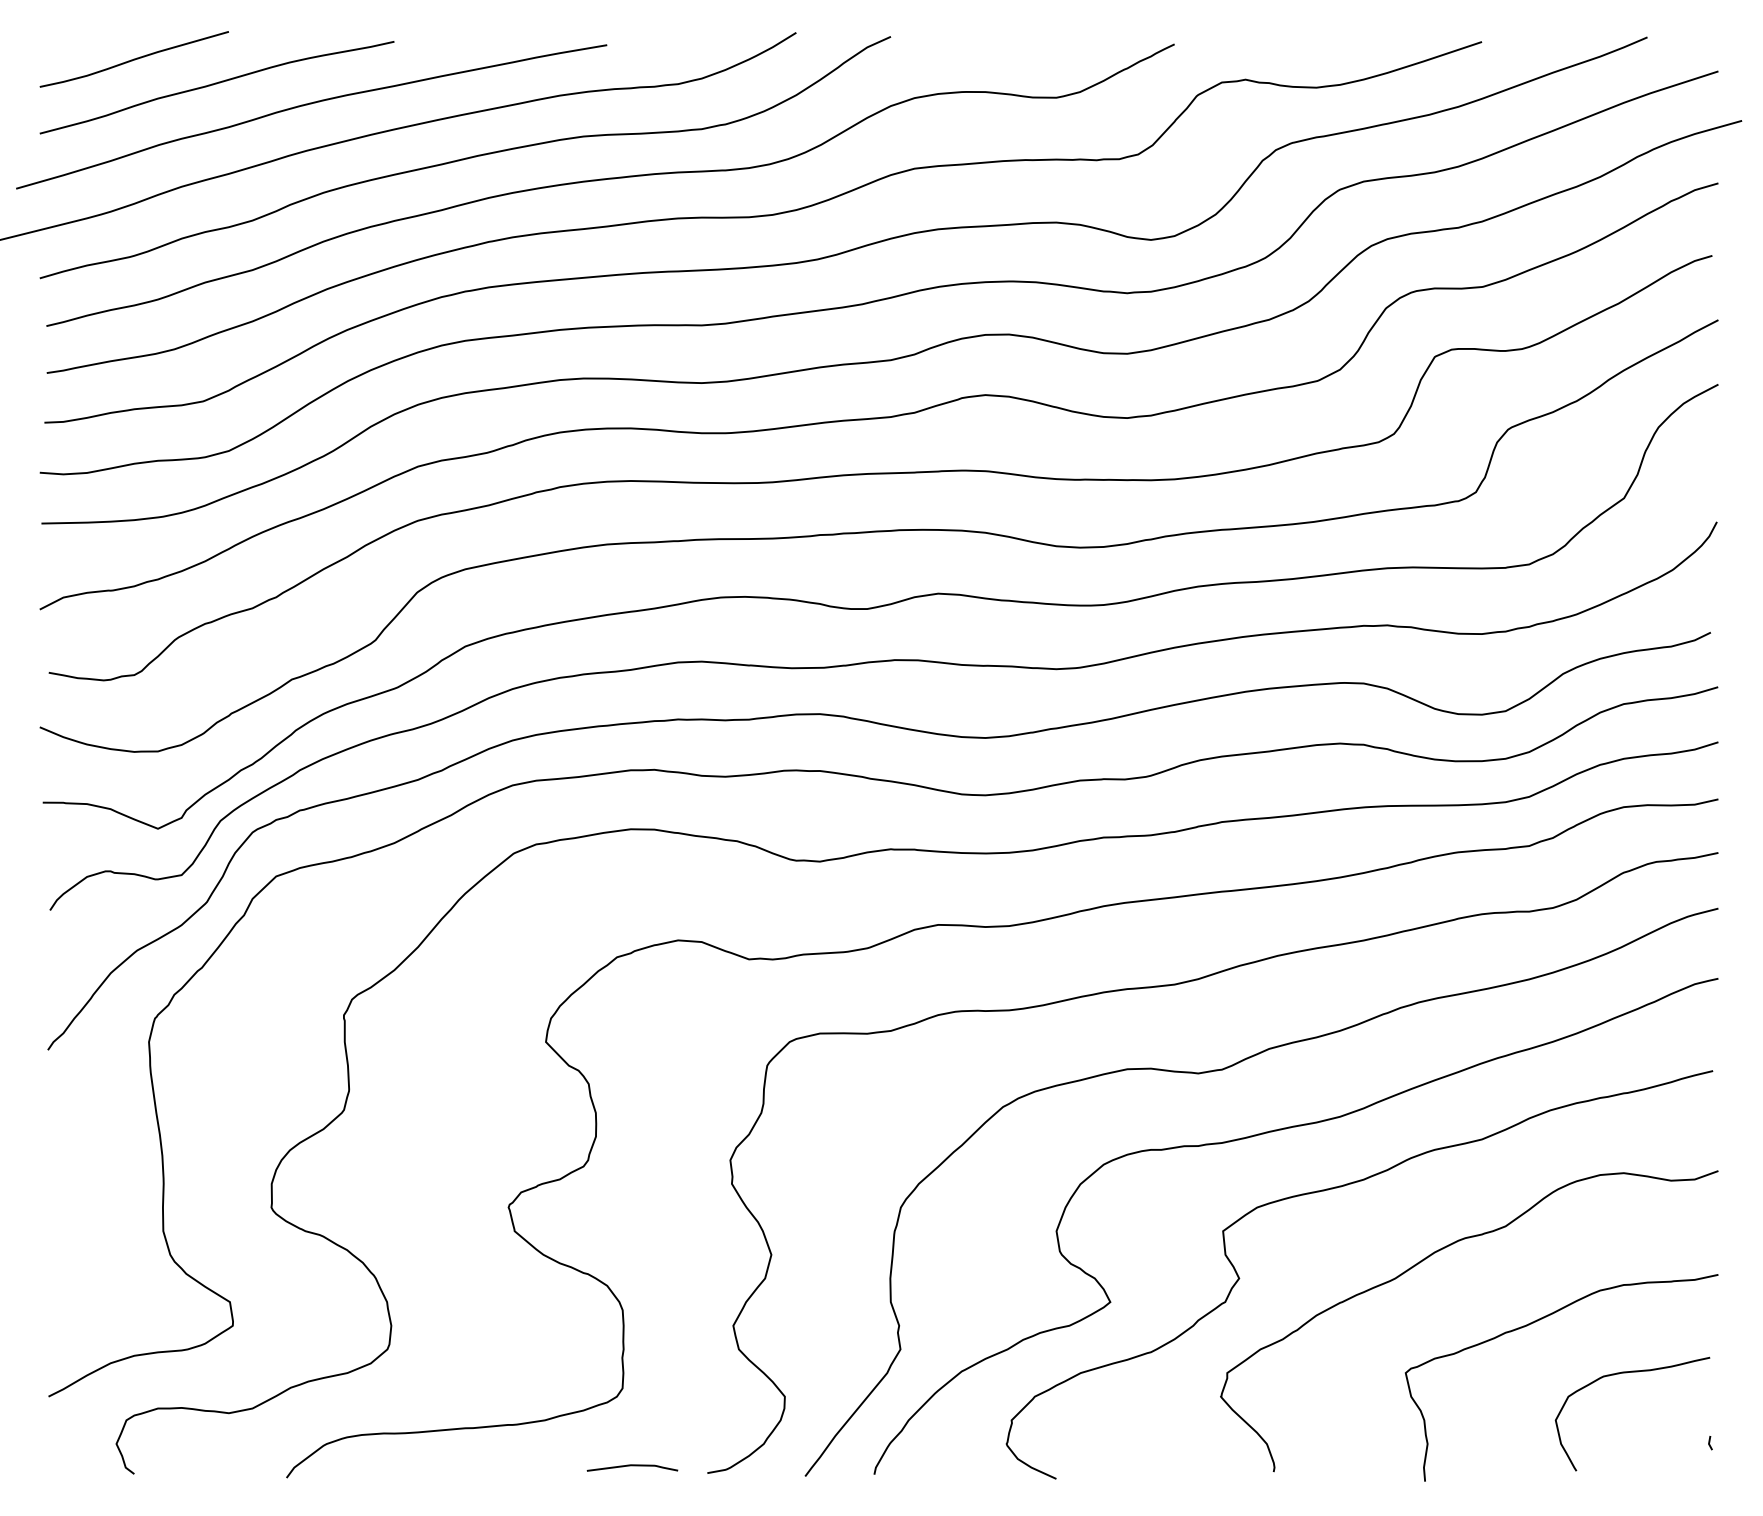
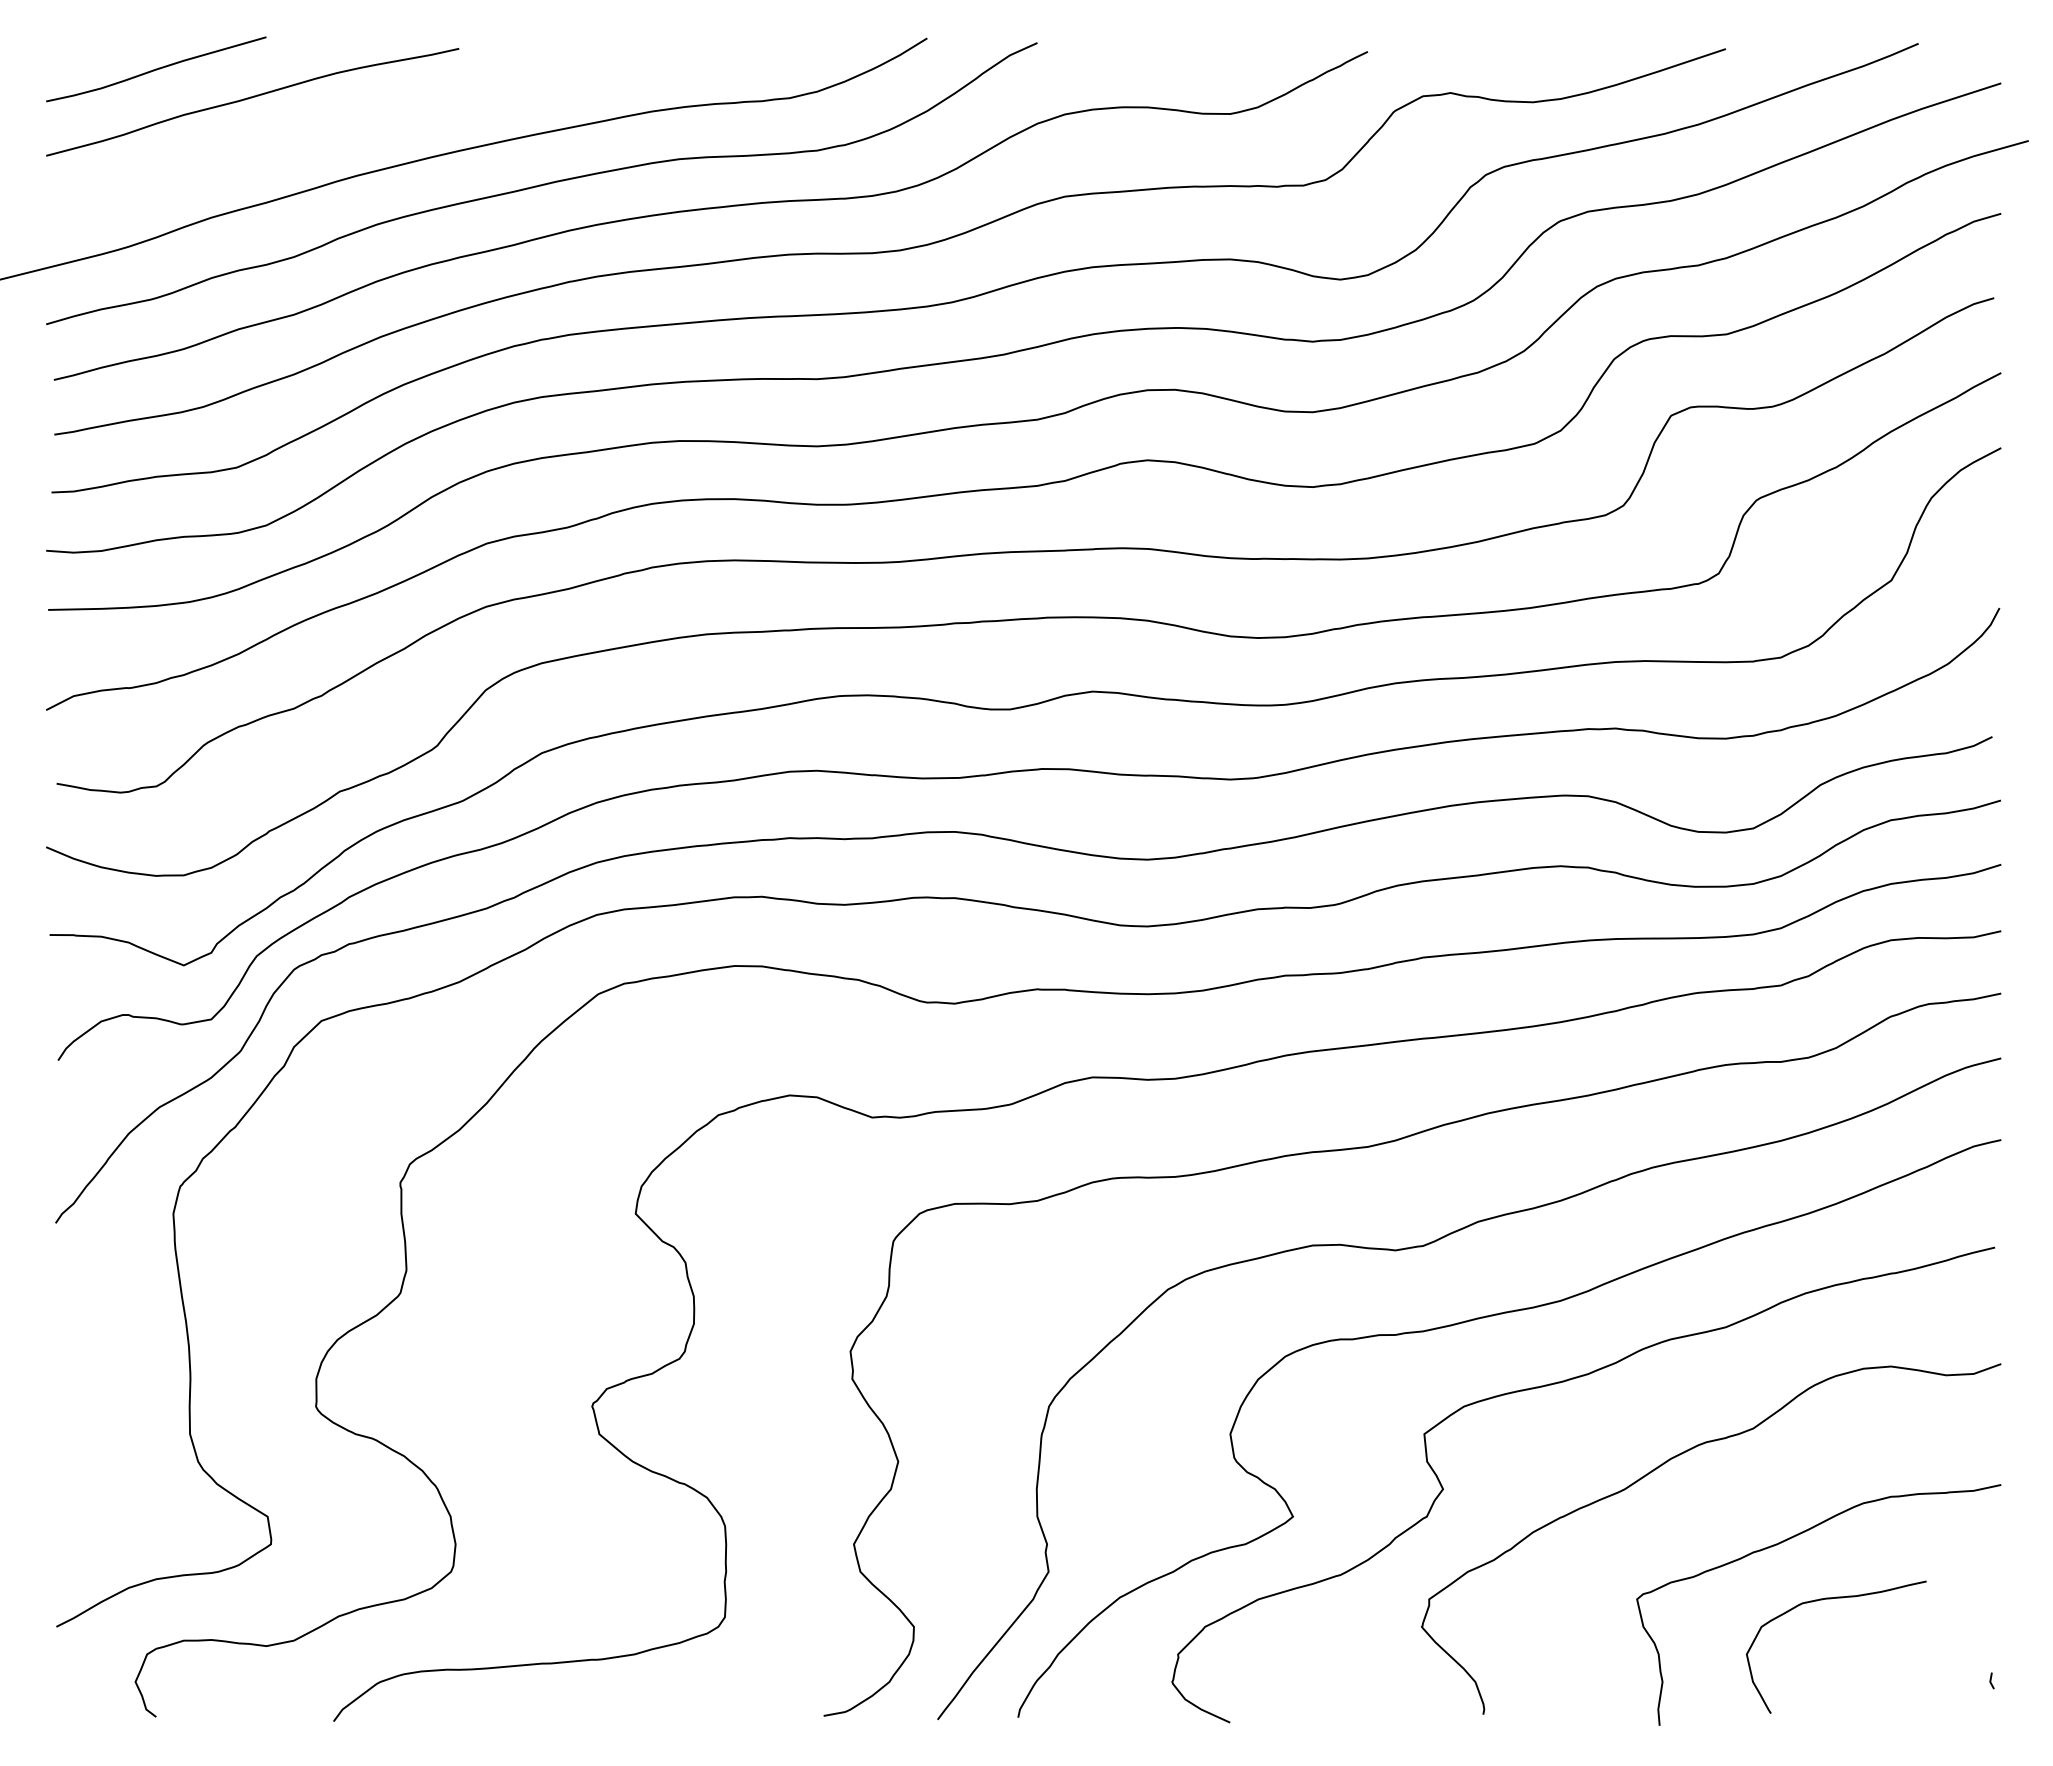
curve: (308, 105) -> (359, 122), removed
curve: (1628, 1373) -> (1831, 1599), moved
curve: (632, 1465) -> (736, 1707), removed

